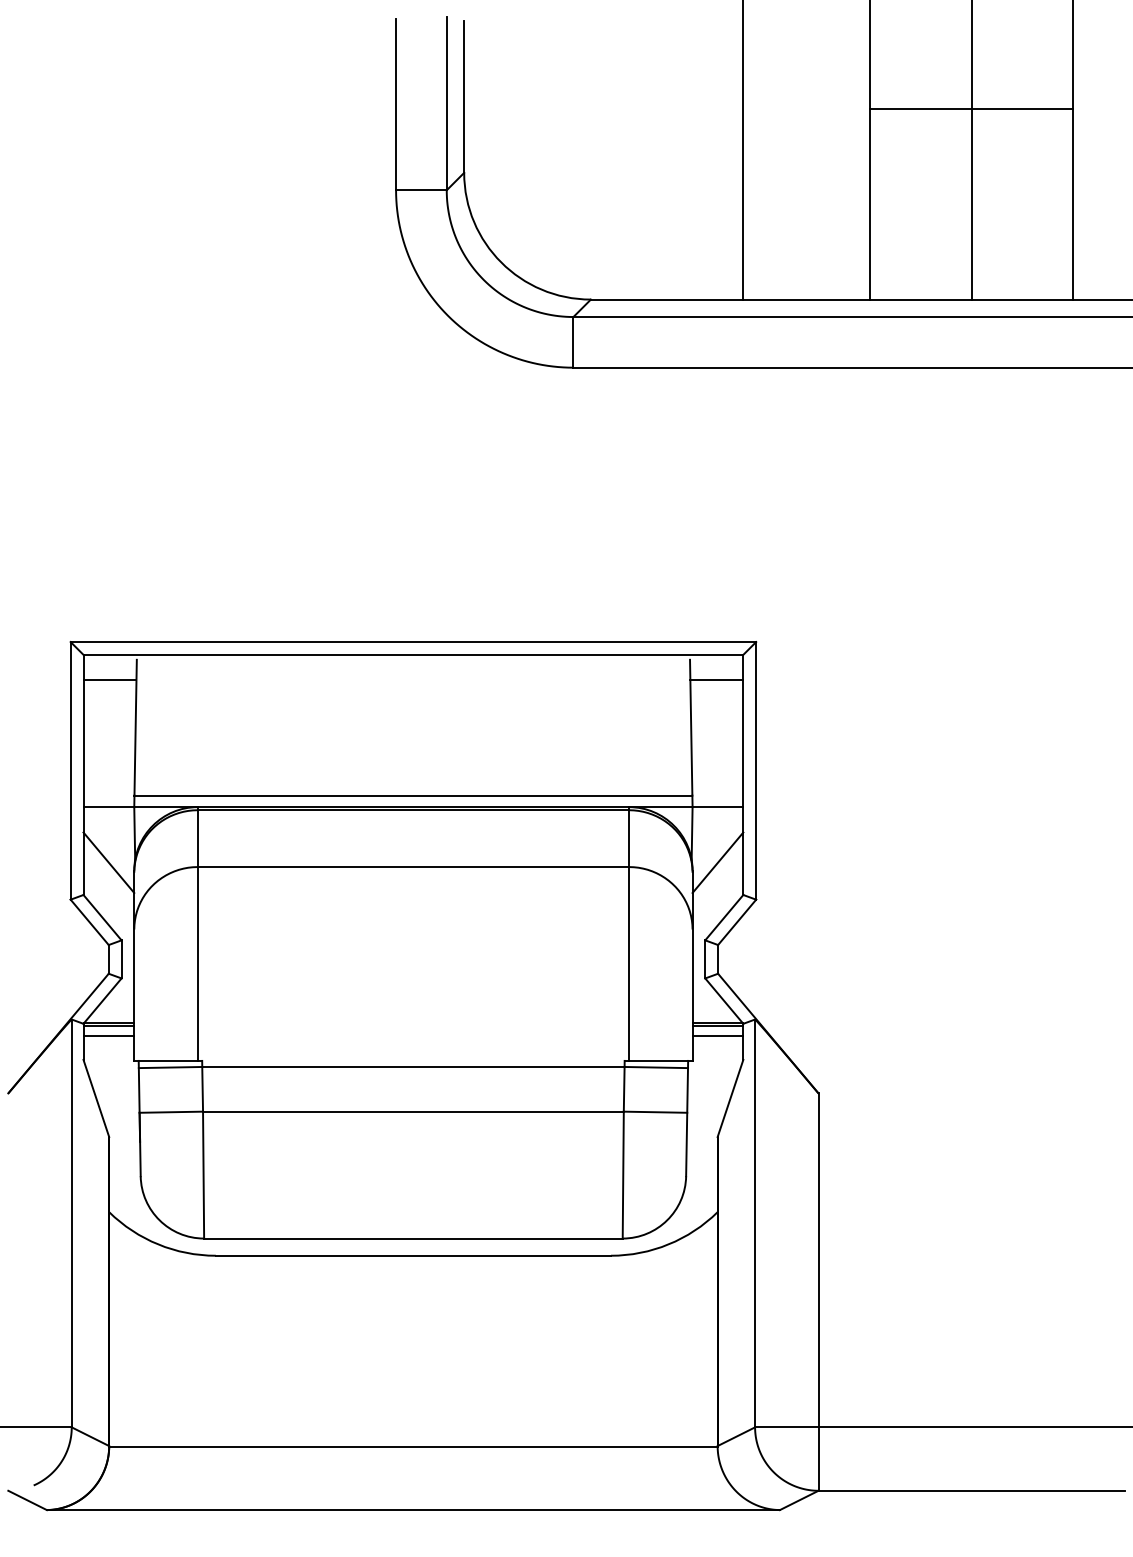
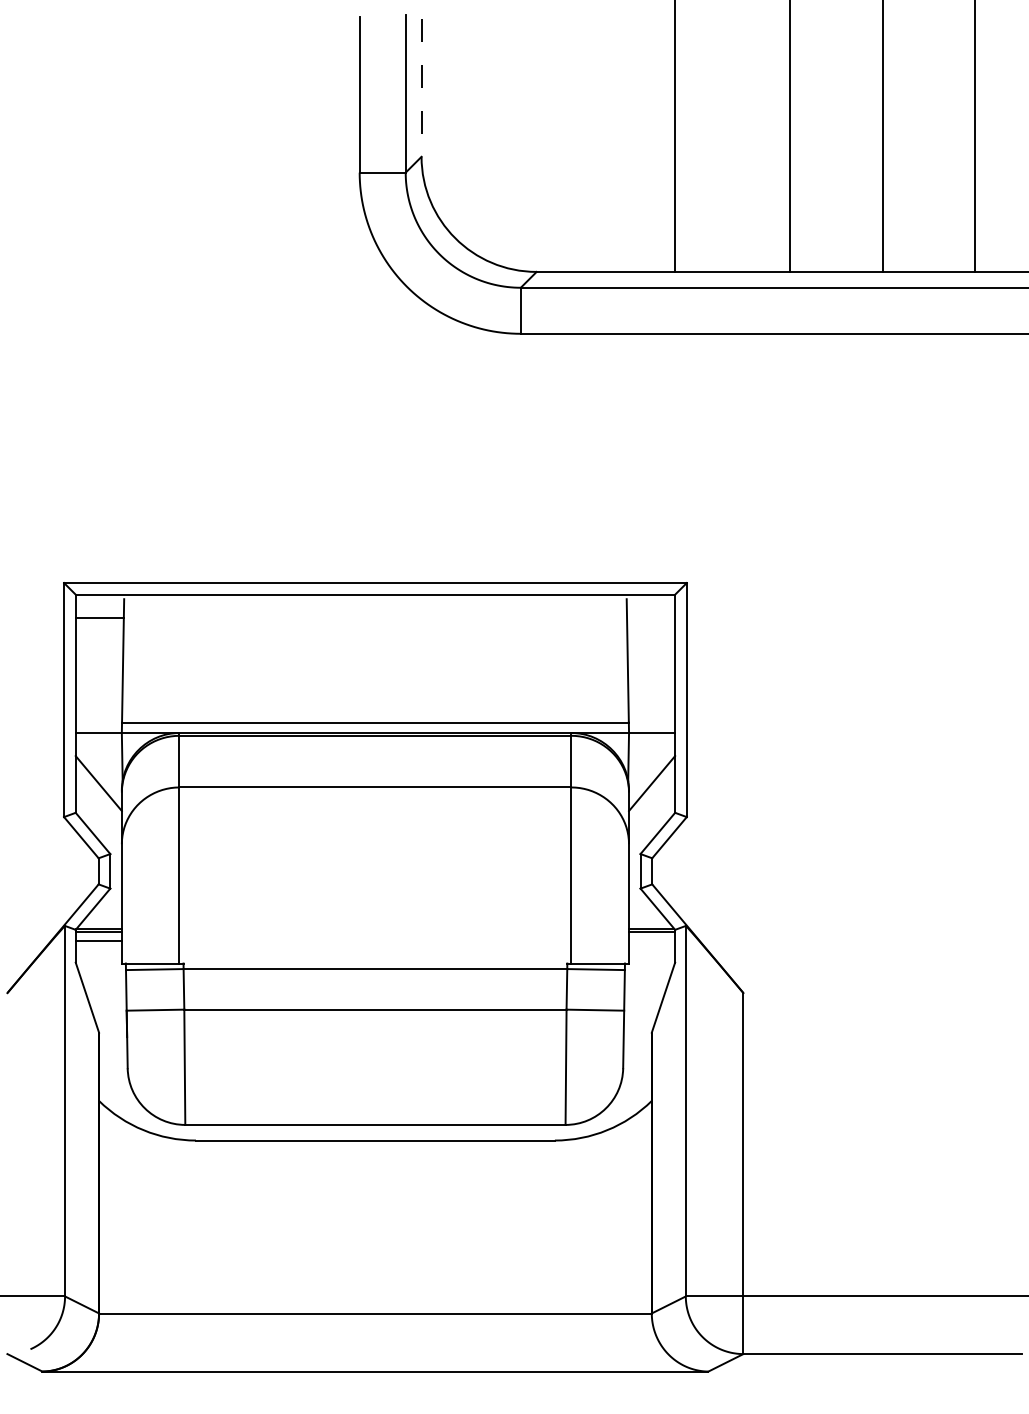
line: (464, 97) -> (421, 88), solid -> dashed
line: (971, 108) -> (882, 98), removed
line: (717, 679) -> (651, 617), removed
line: (718, 1035) -> (652, 940), removed

